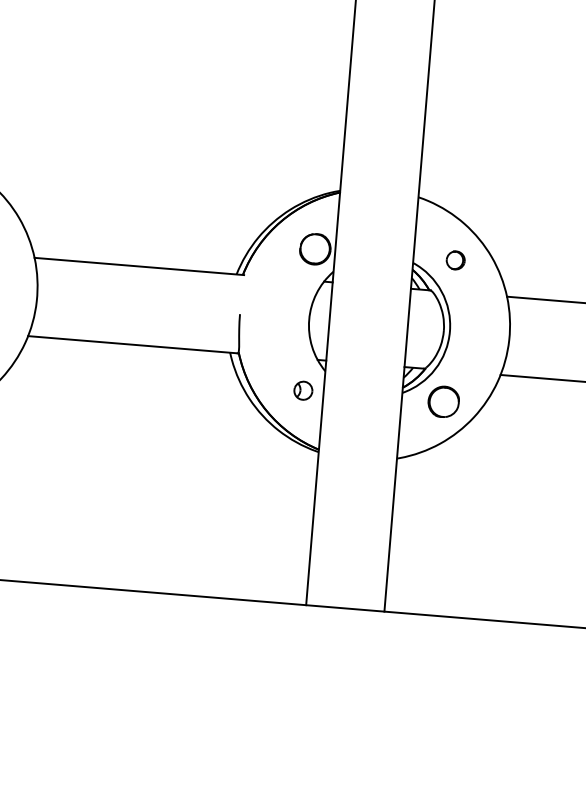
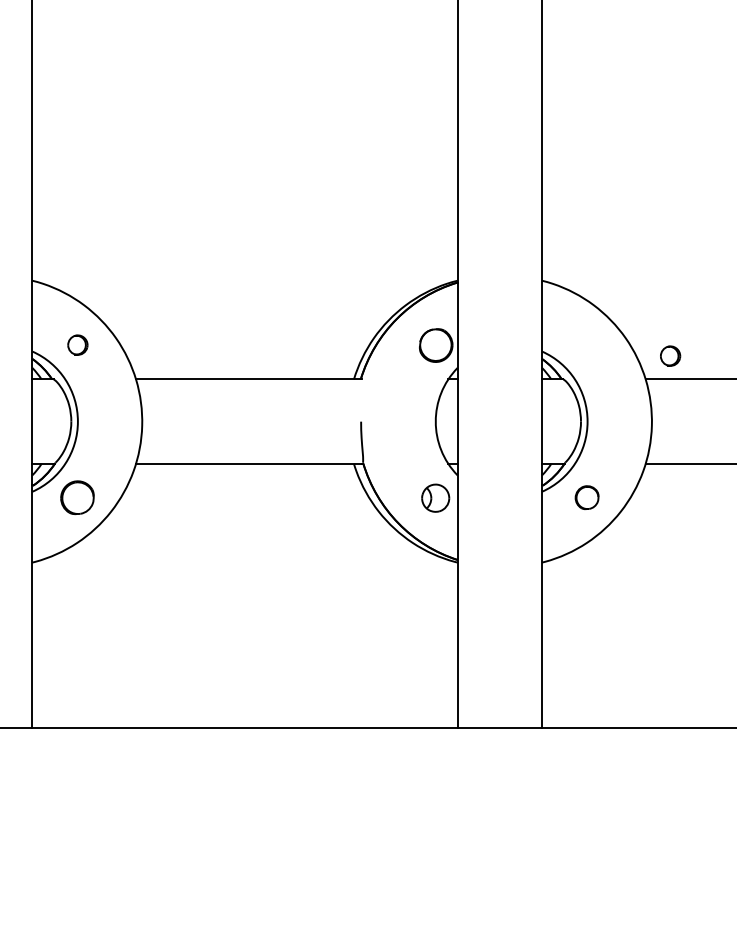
part: (455, 259) -> (670, 355), moved
part: (303, 390) -> (435, 497), size x1.4
part: (443, 401) -> (586, 497), size x0.7

